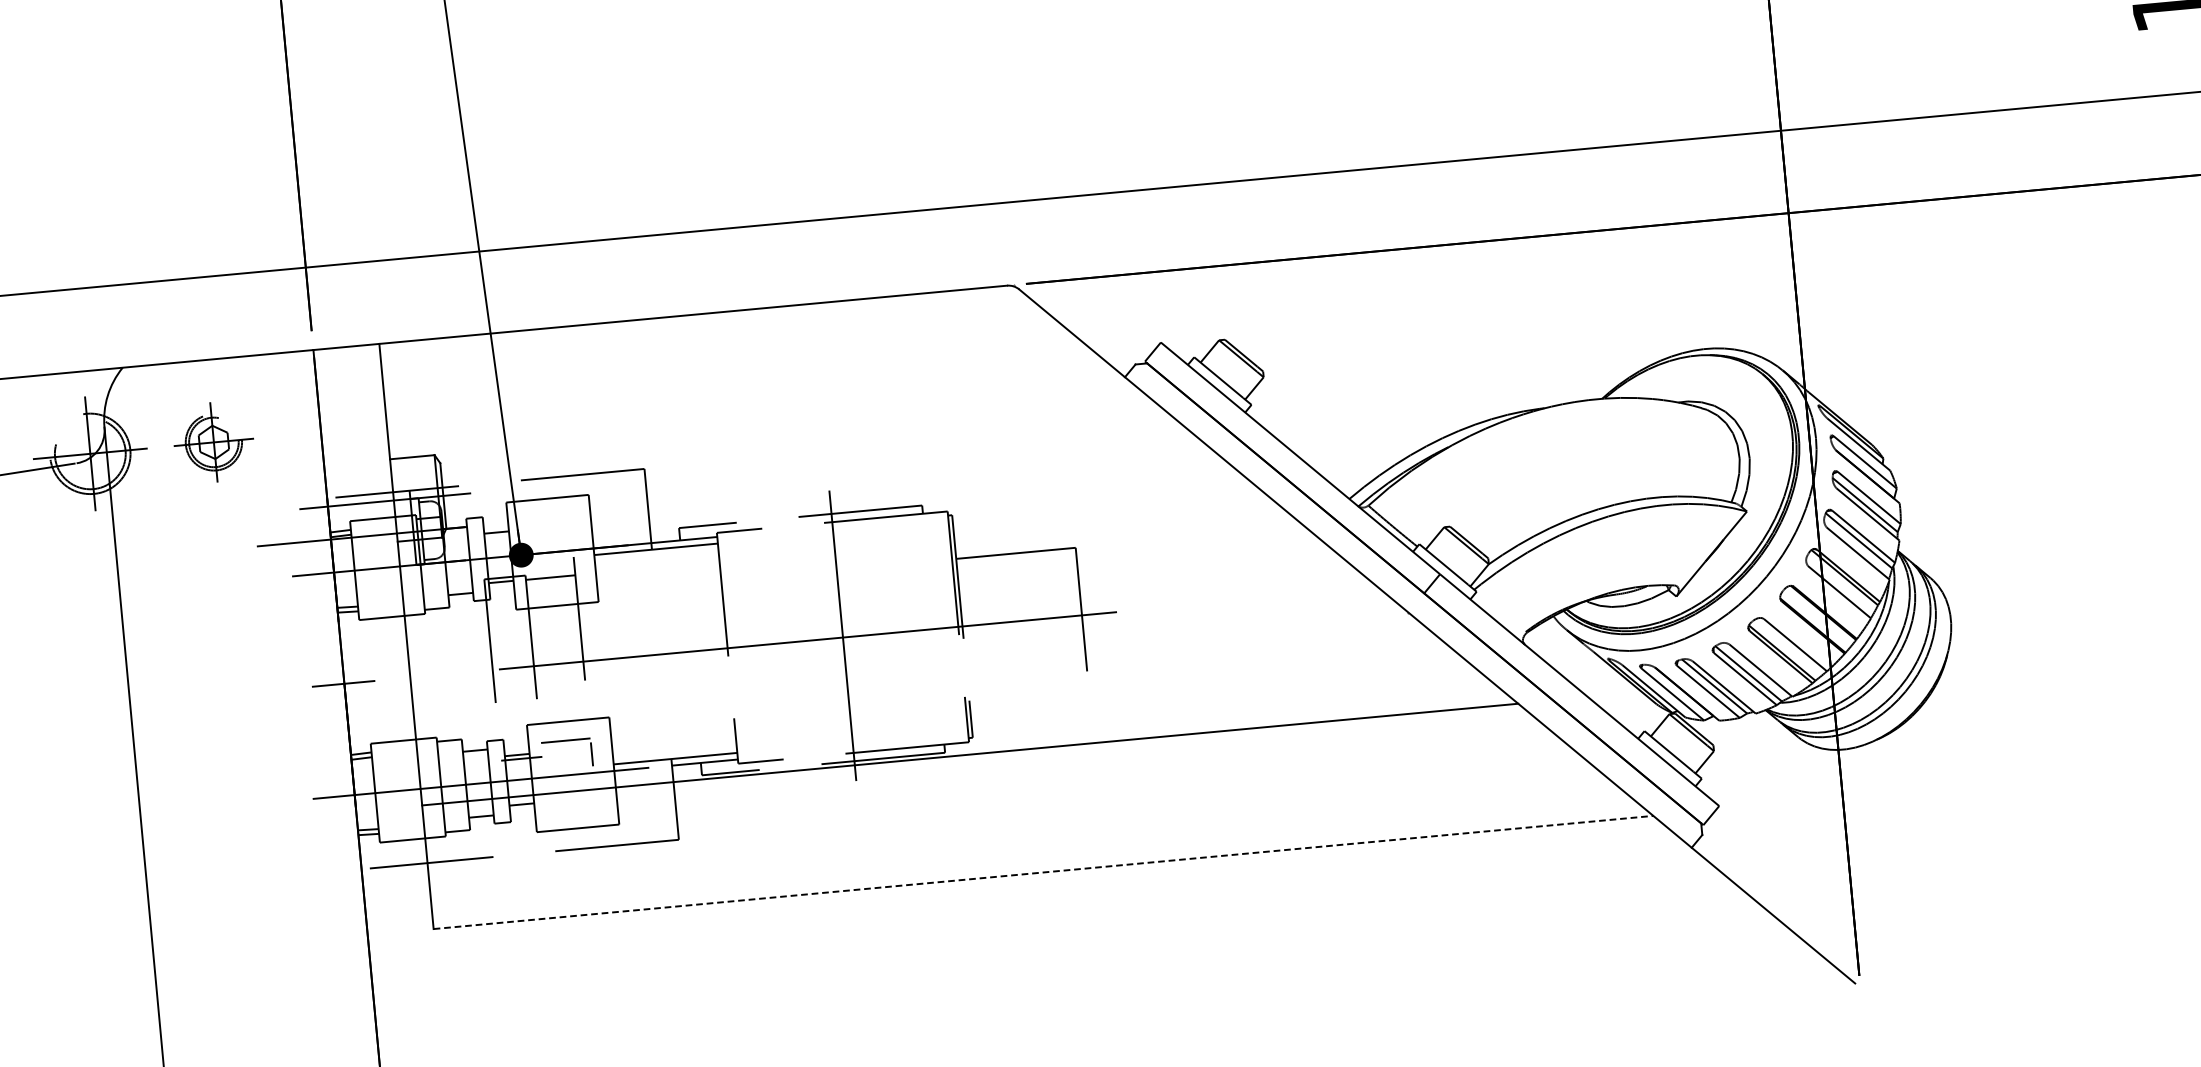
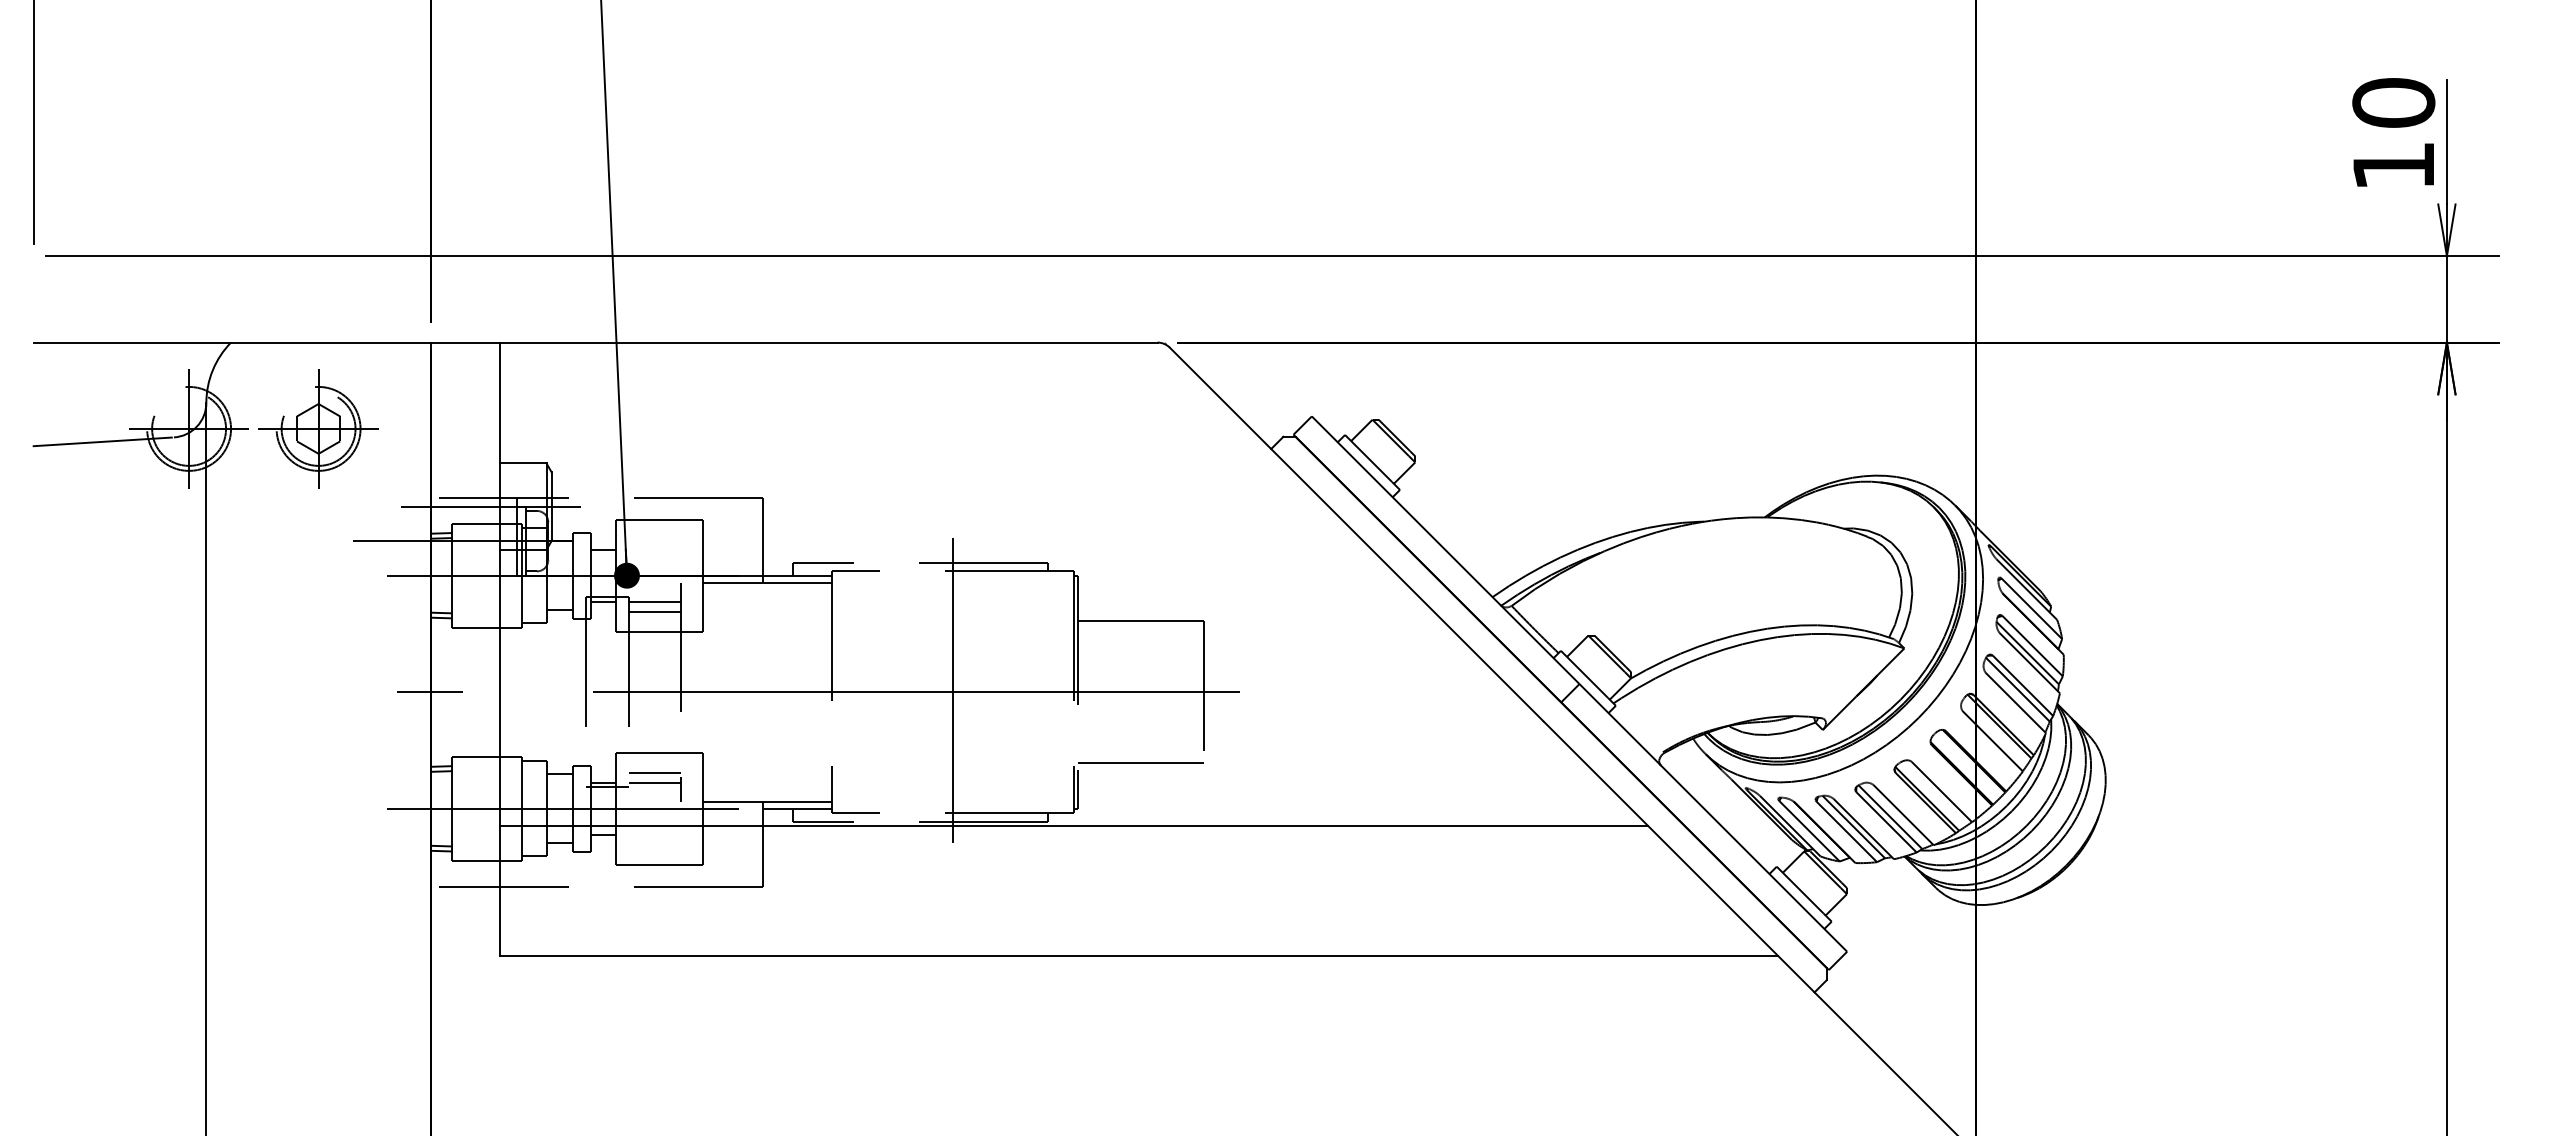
part: (213, 441) -> (318, 428), size x1.43
line: (551, 586) -> (655, 611), added
line: (1028, 688) -> (1140, 763), added
line: (566, 750) -> (655, 782), added
line: (1043, 872) -> (1138, 955), dashed -> solid

